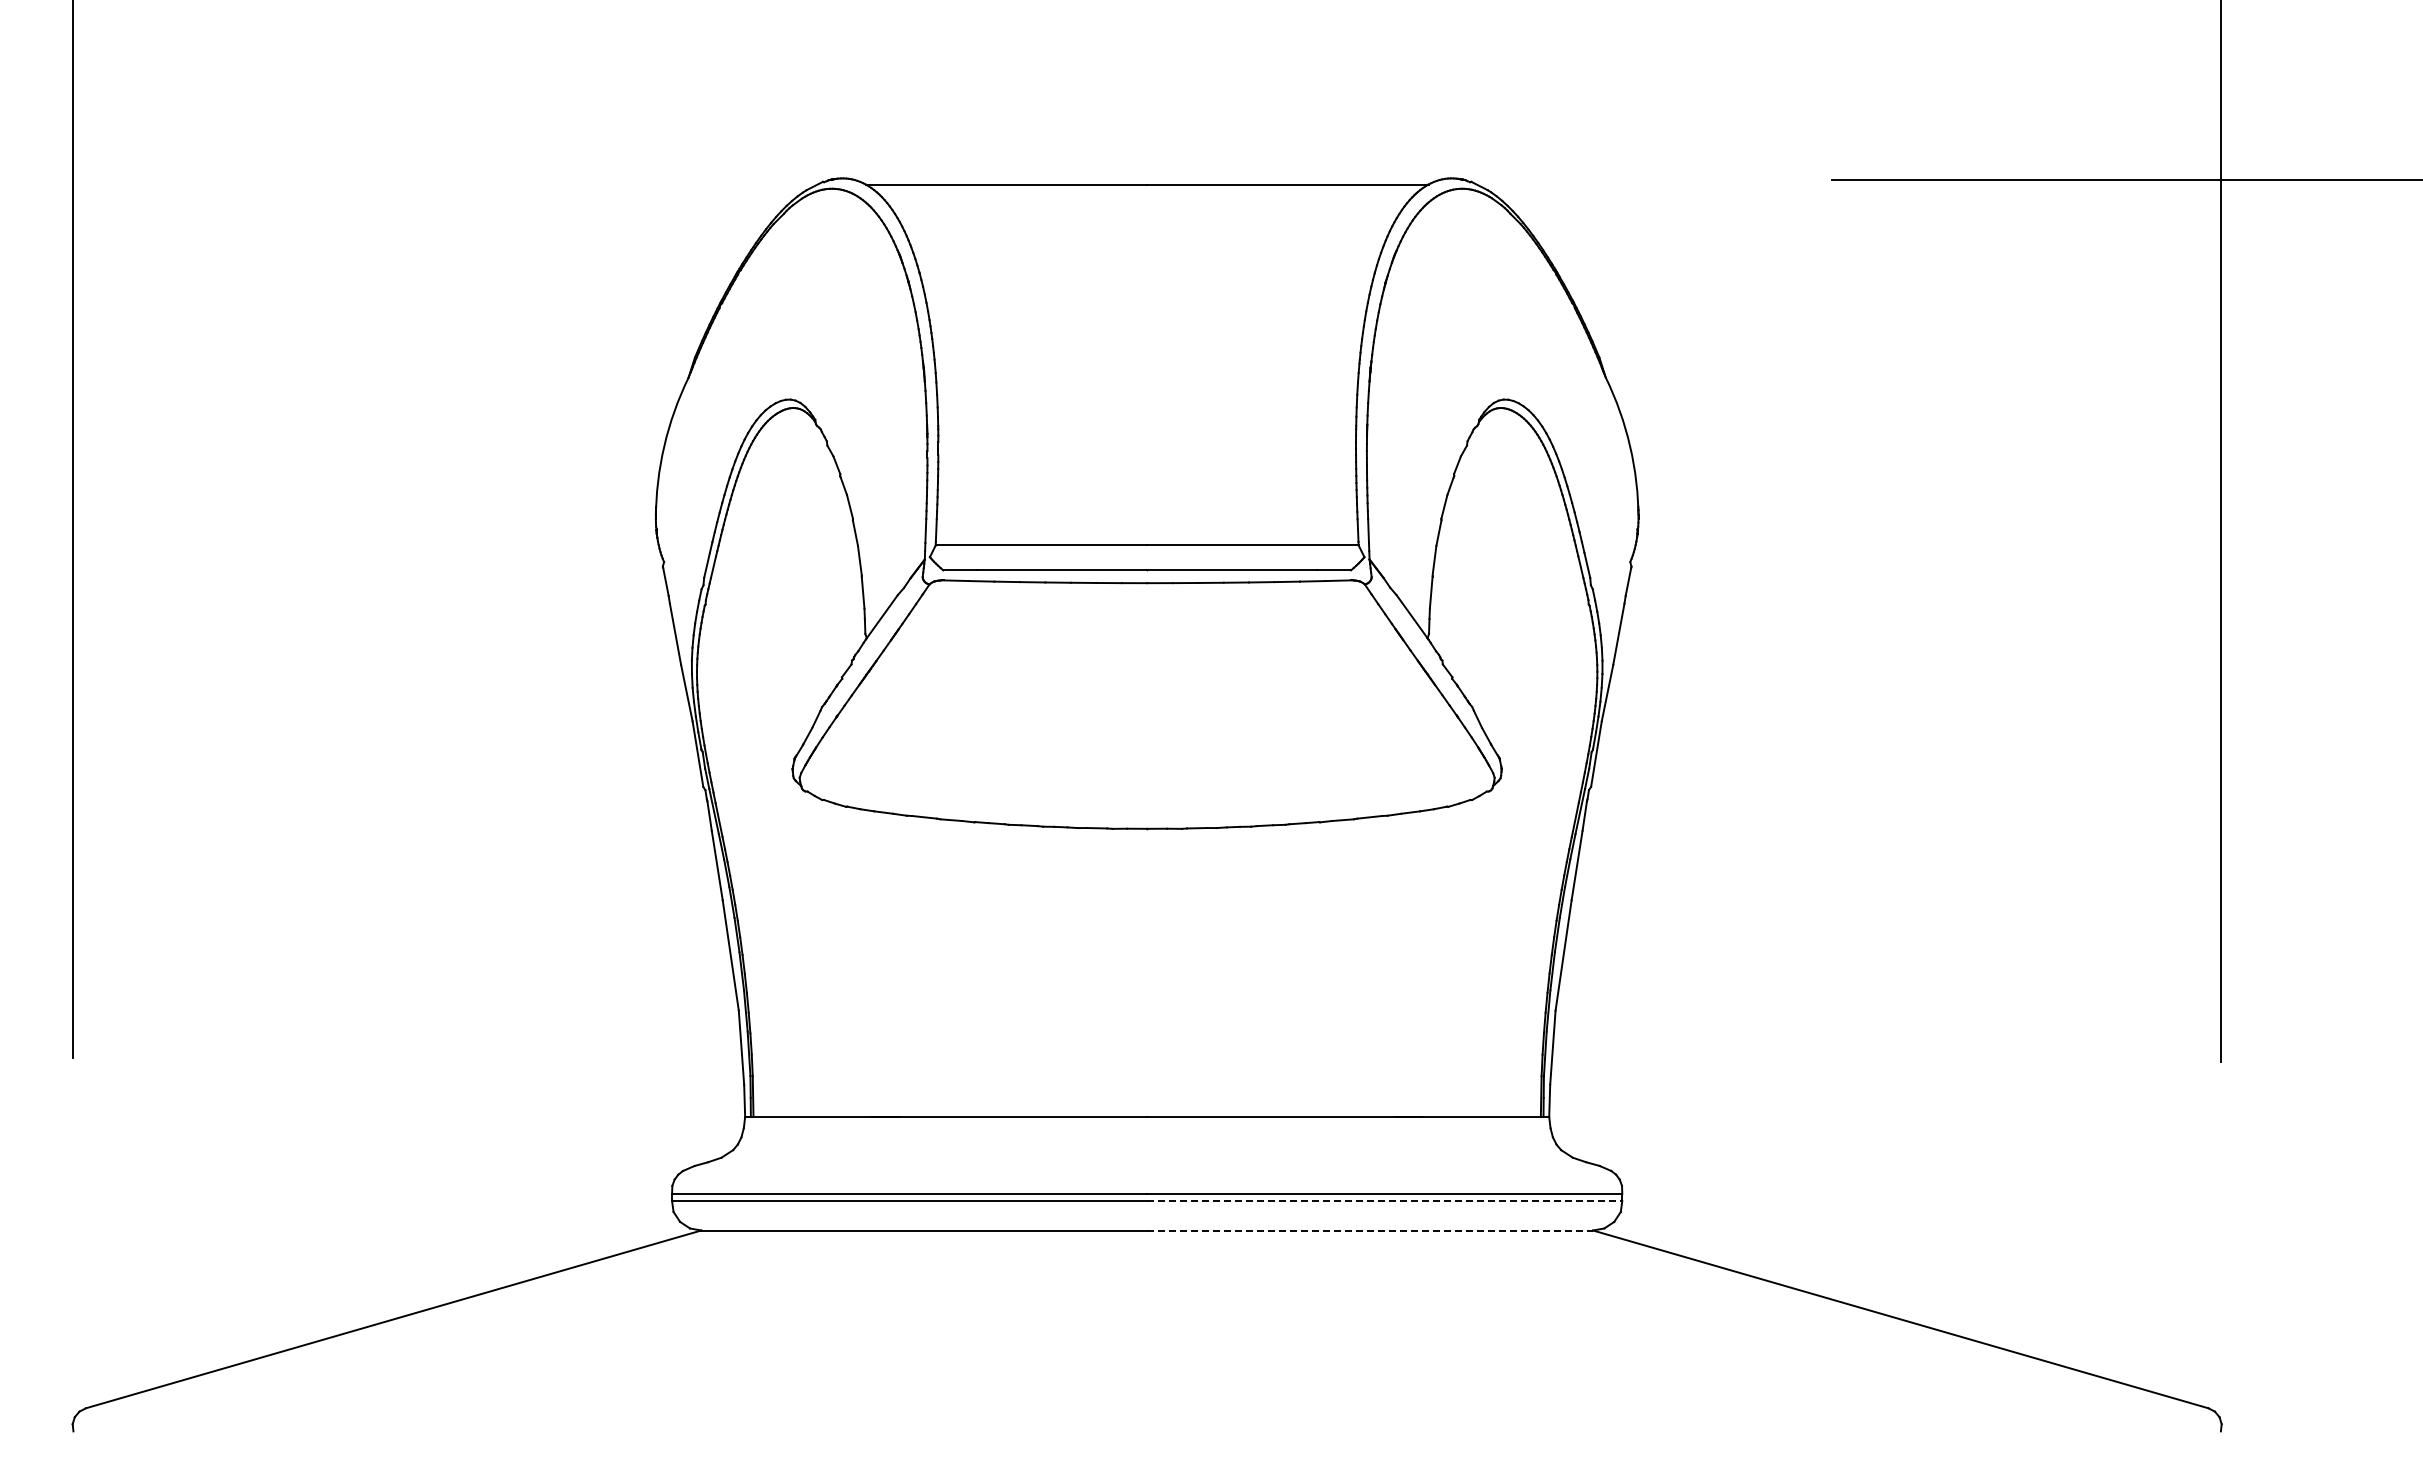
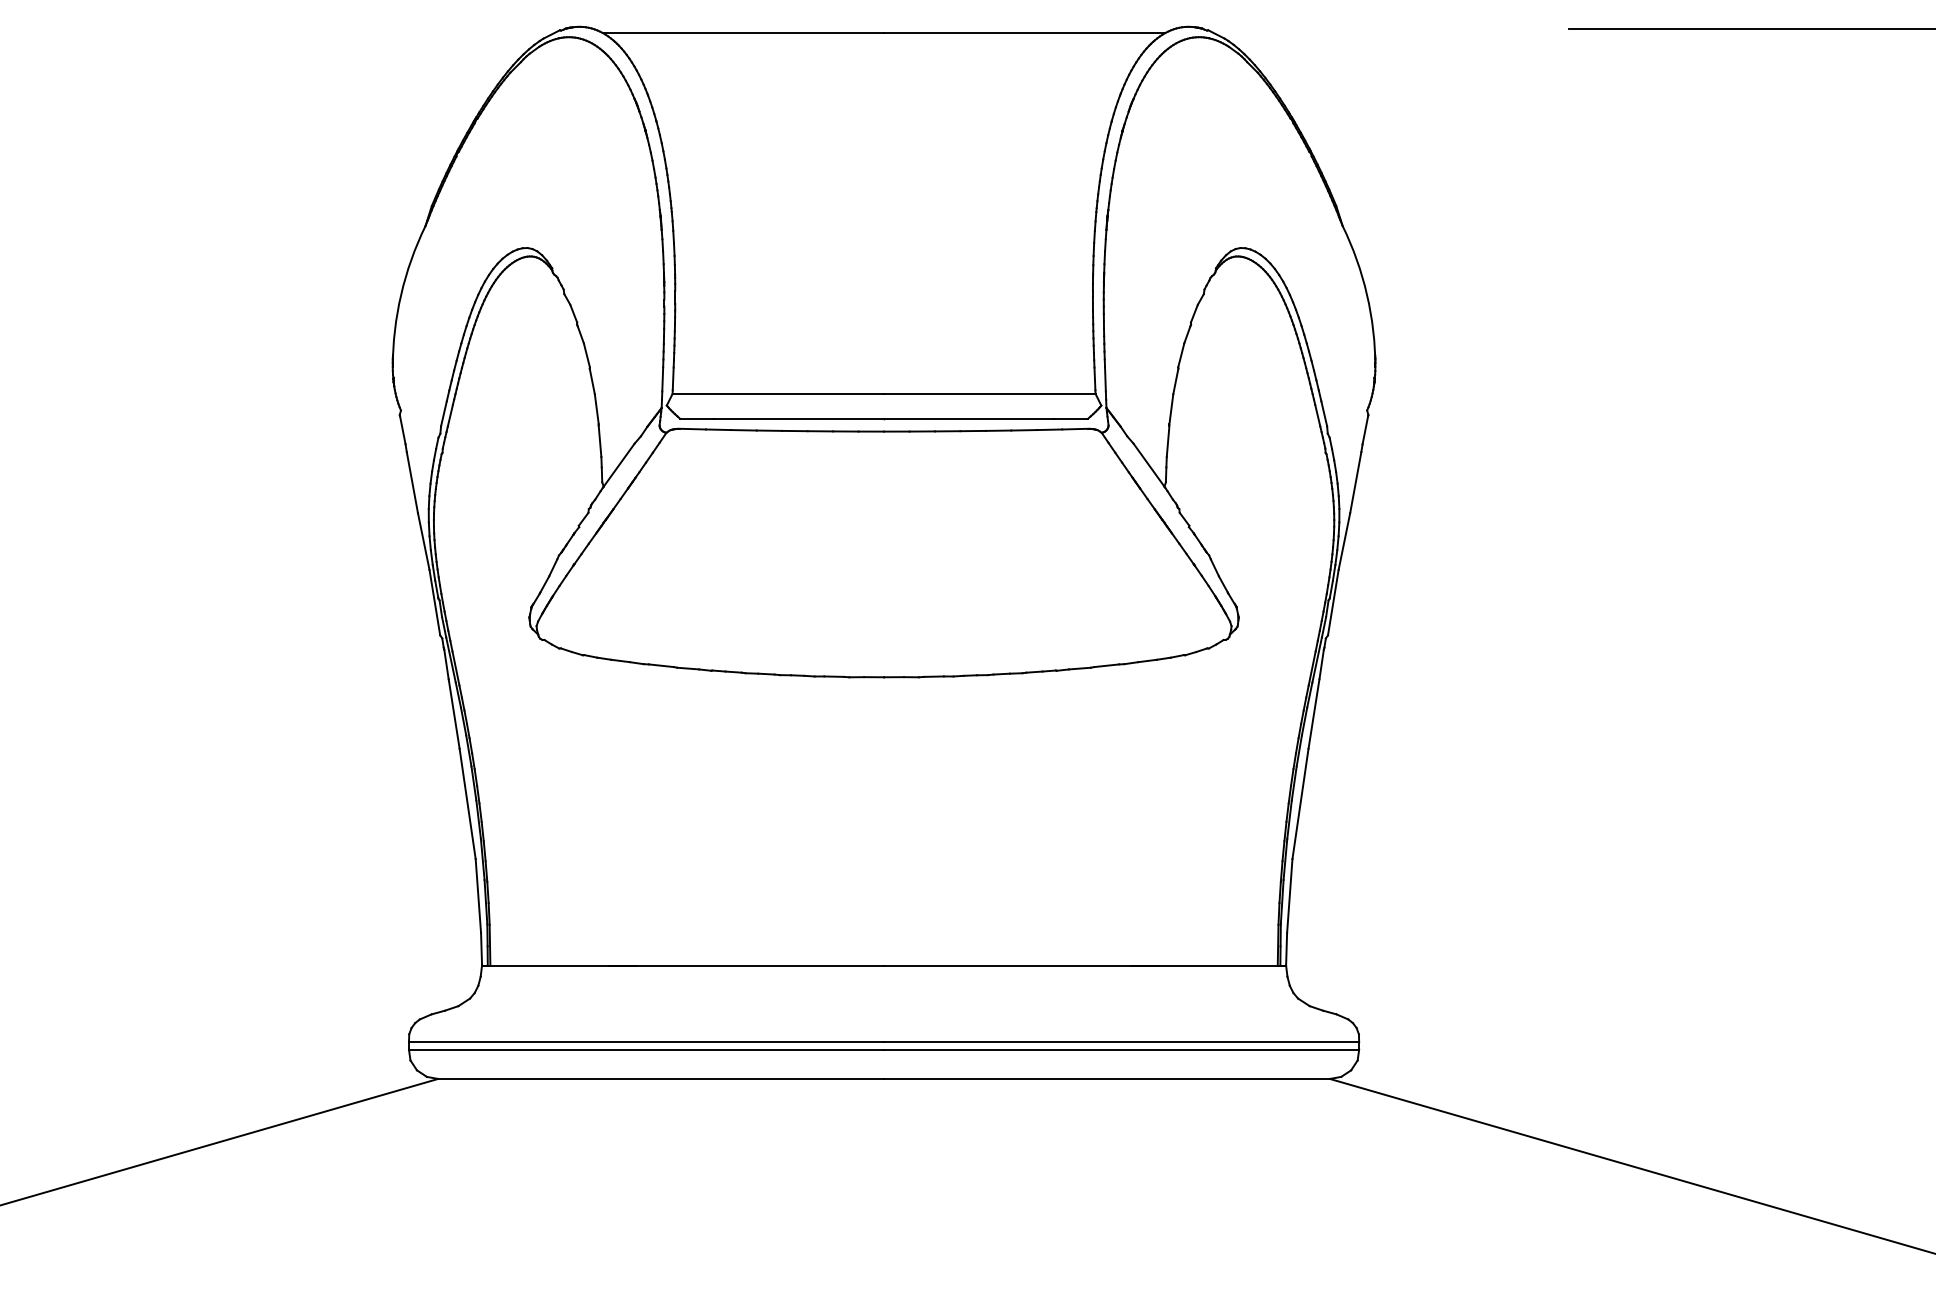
line: (1384, 1201) -> (1121, 1049), dashed -> solid
line: (1370, 1230) -> (1107, 1078), dashed -> solid

